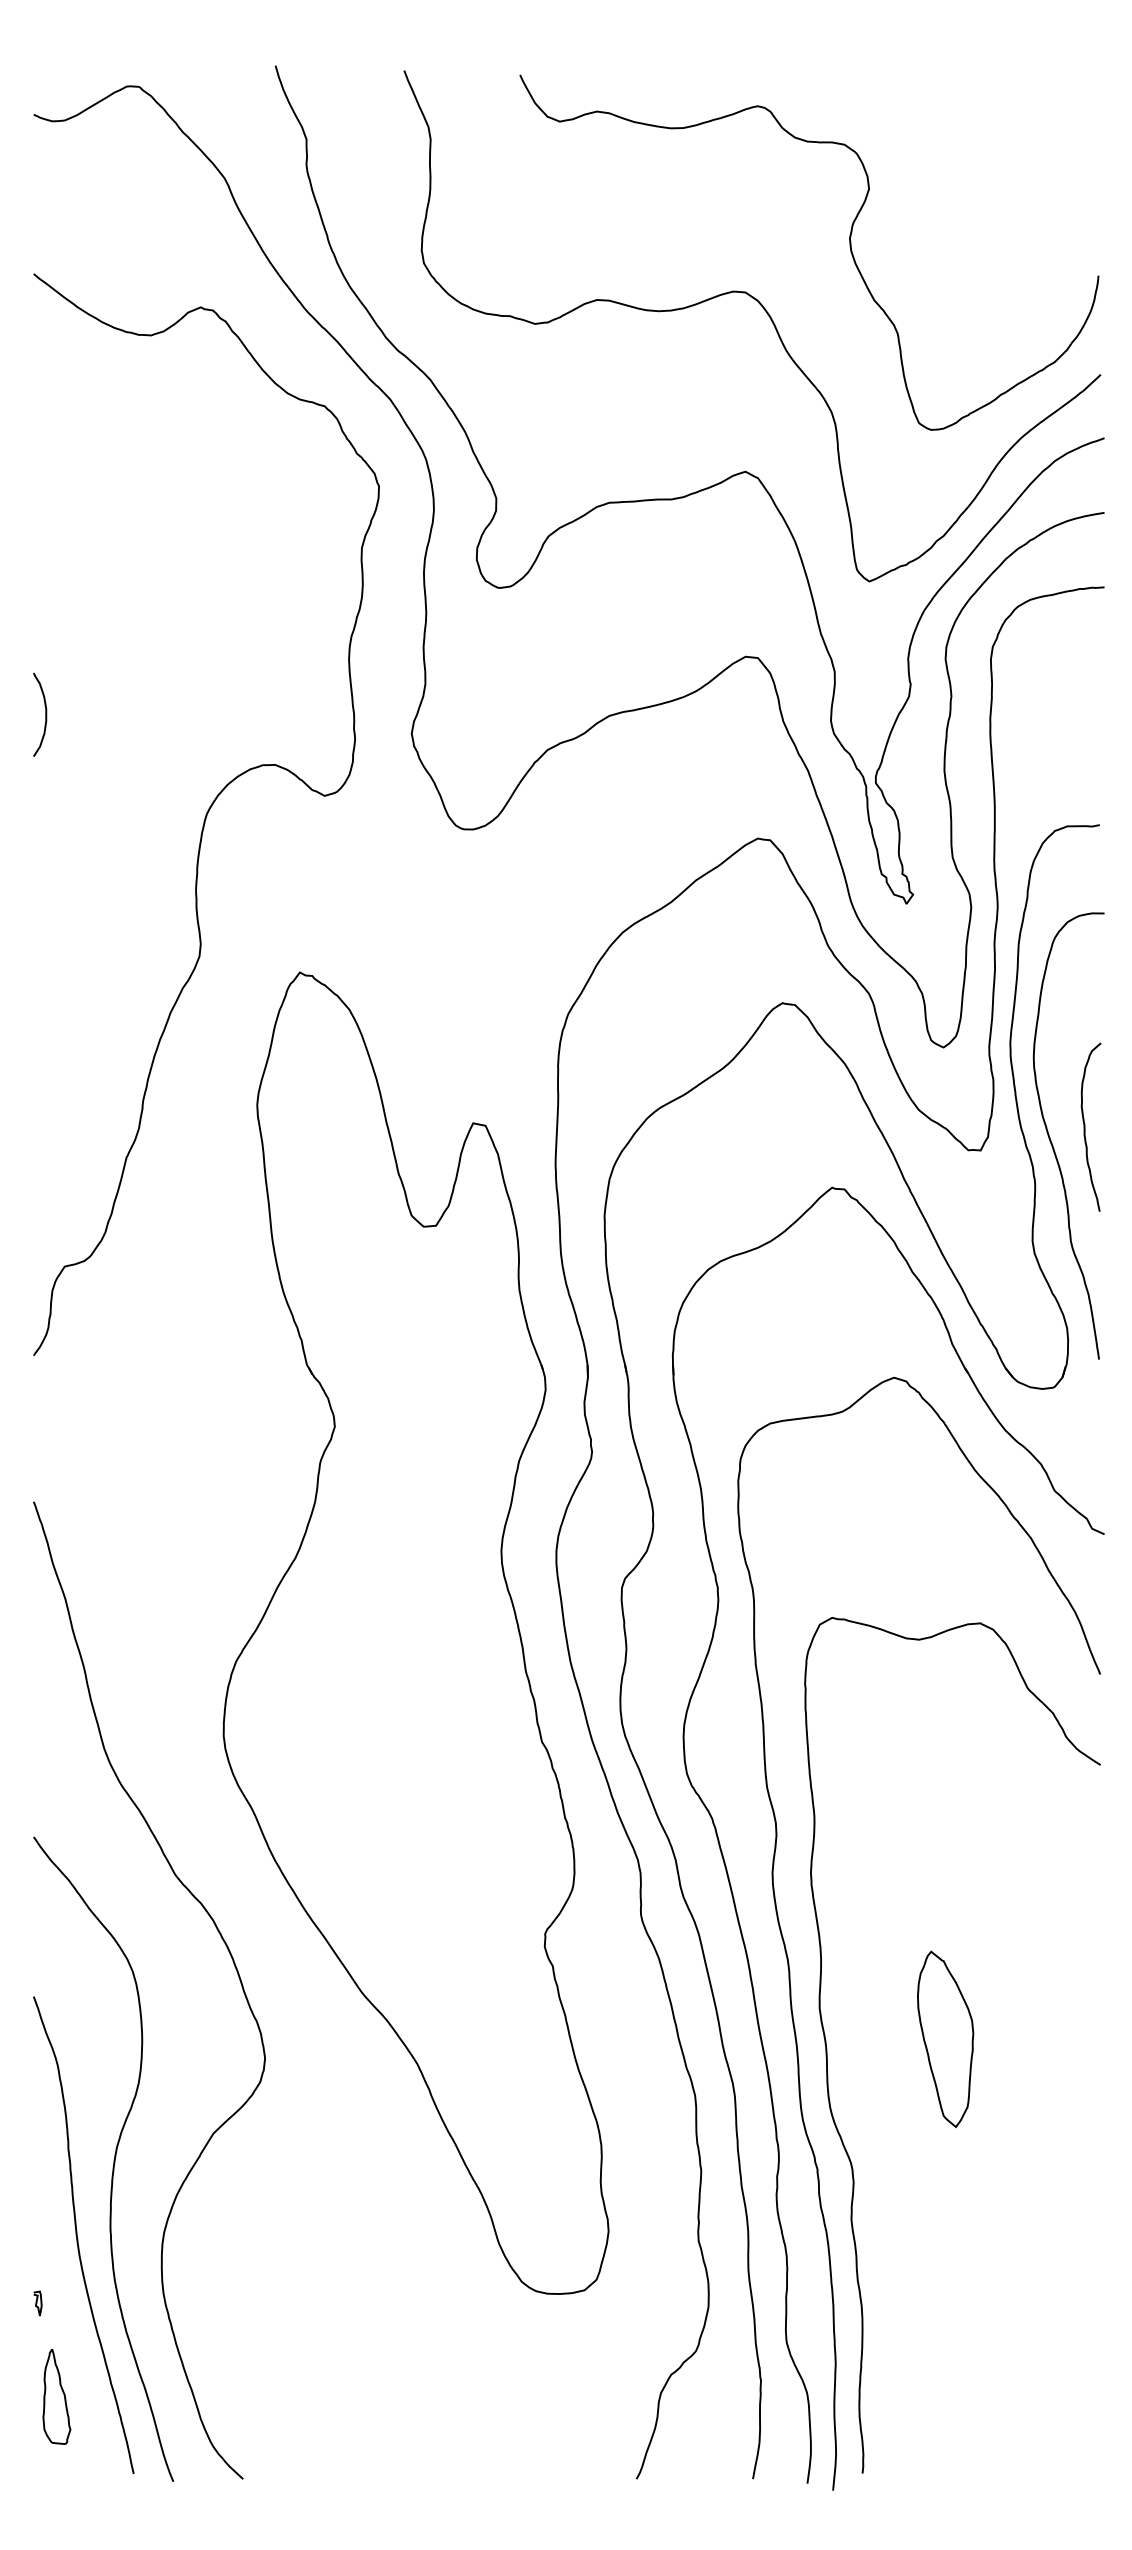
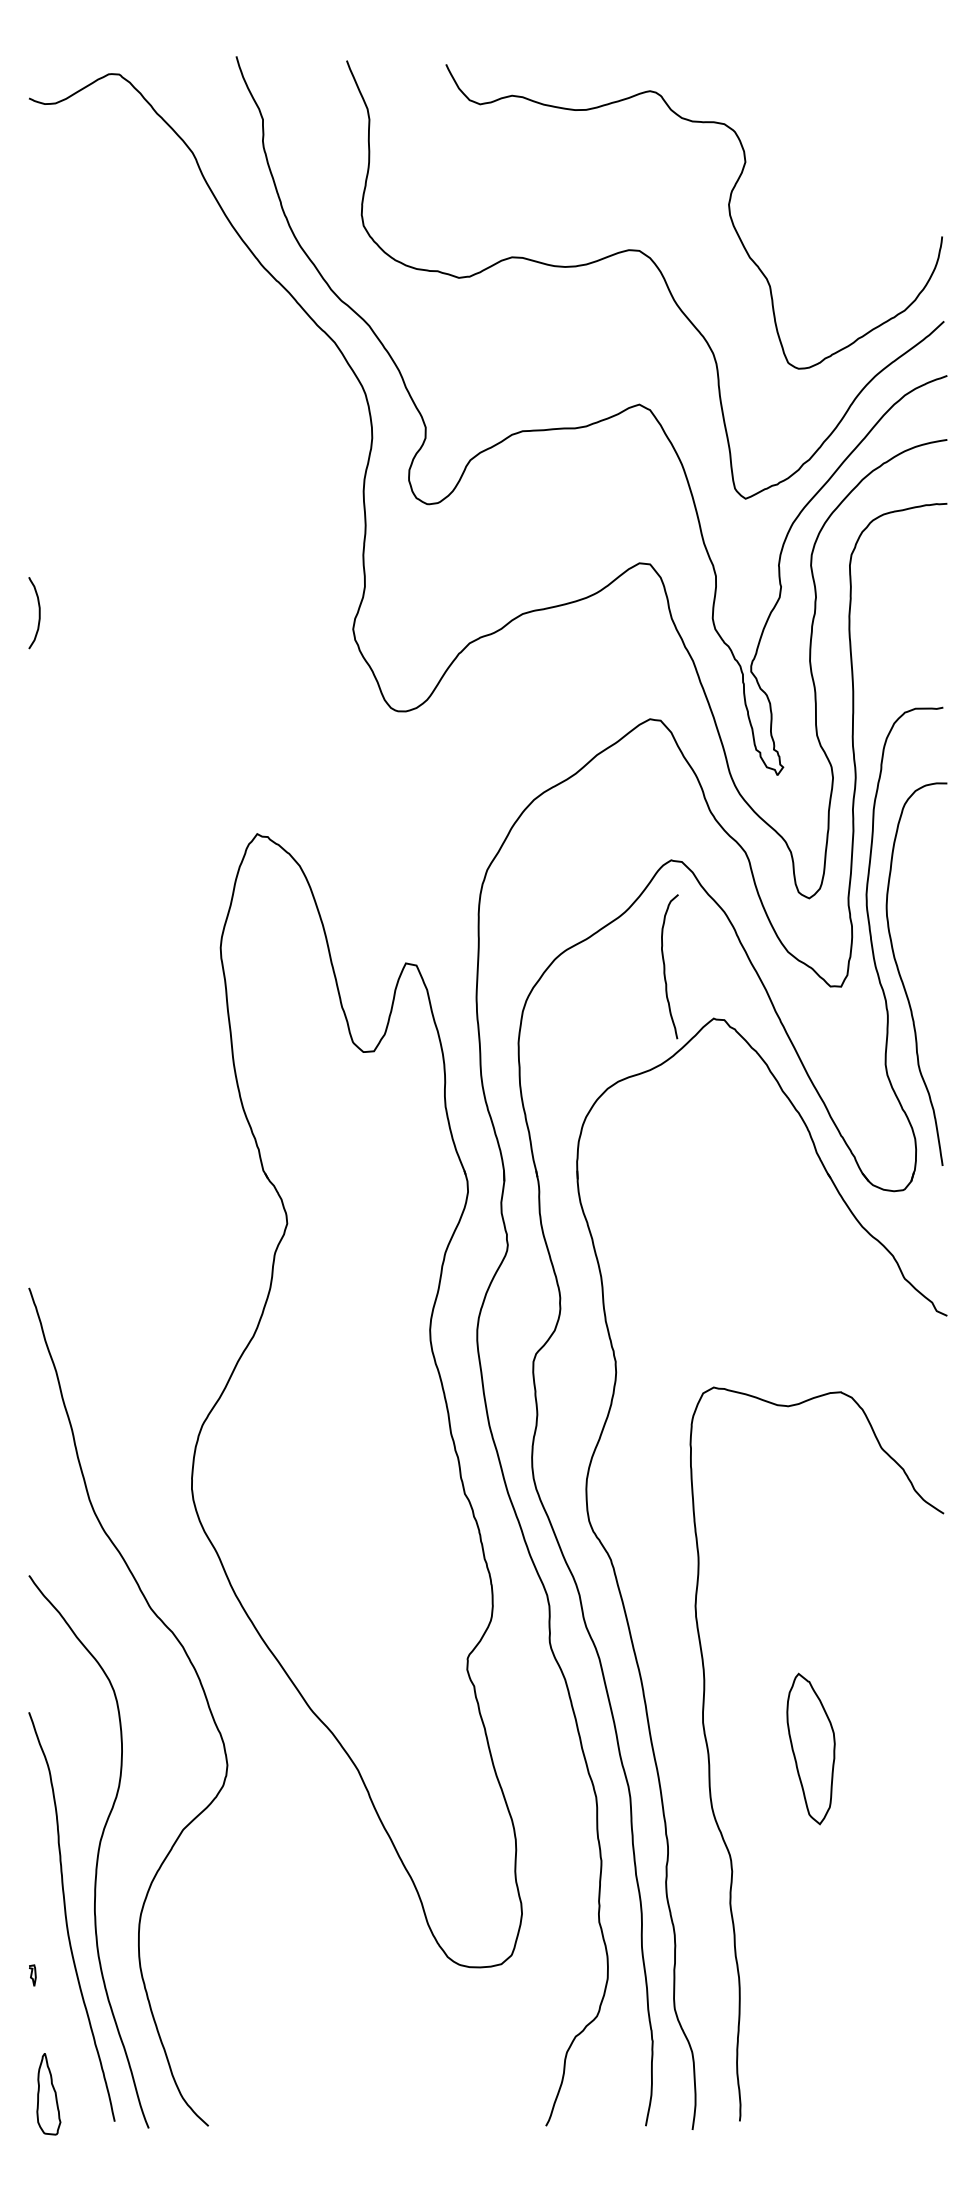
curve: (206, 814) -> (177, 698), removed
curve: (1085, 1126) -> (665, 966), moved
curve: (788, 1957) -> (676, 1678), removed
part: (56, 2396) -> (48, 2093), moved

